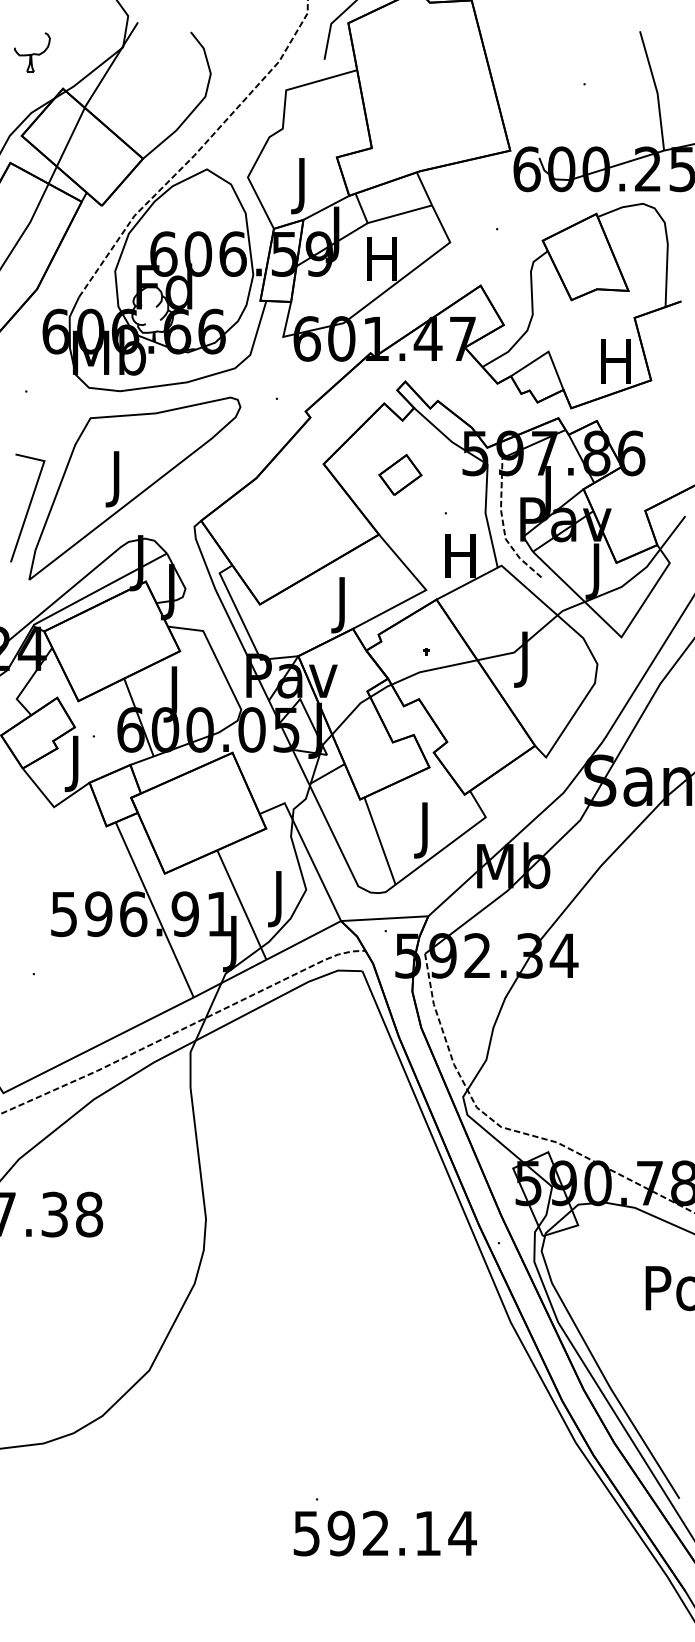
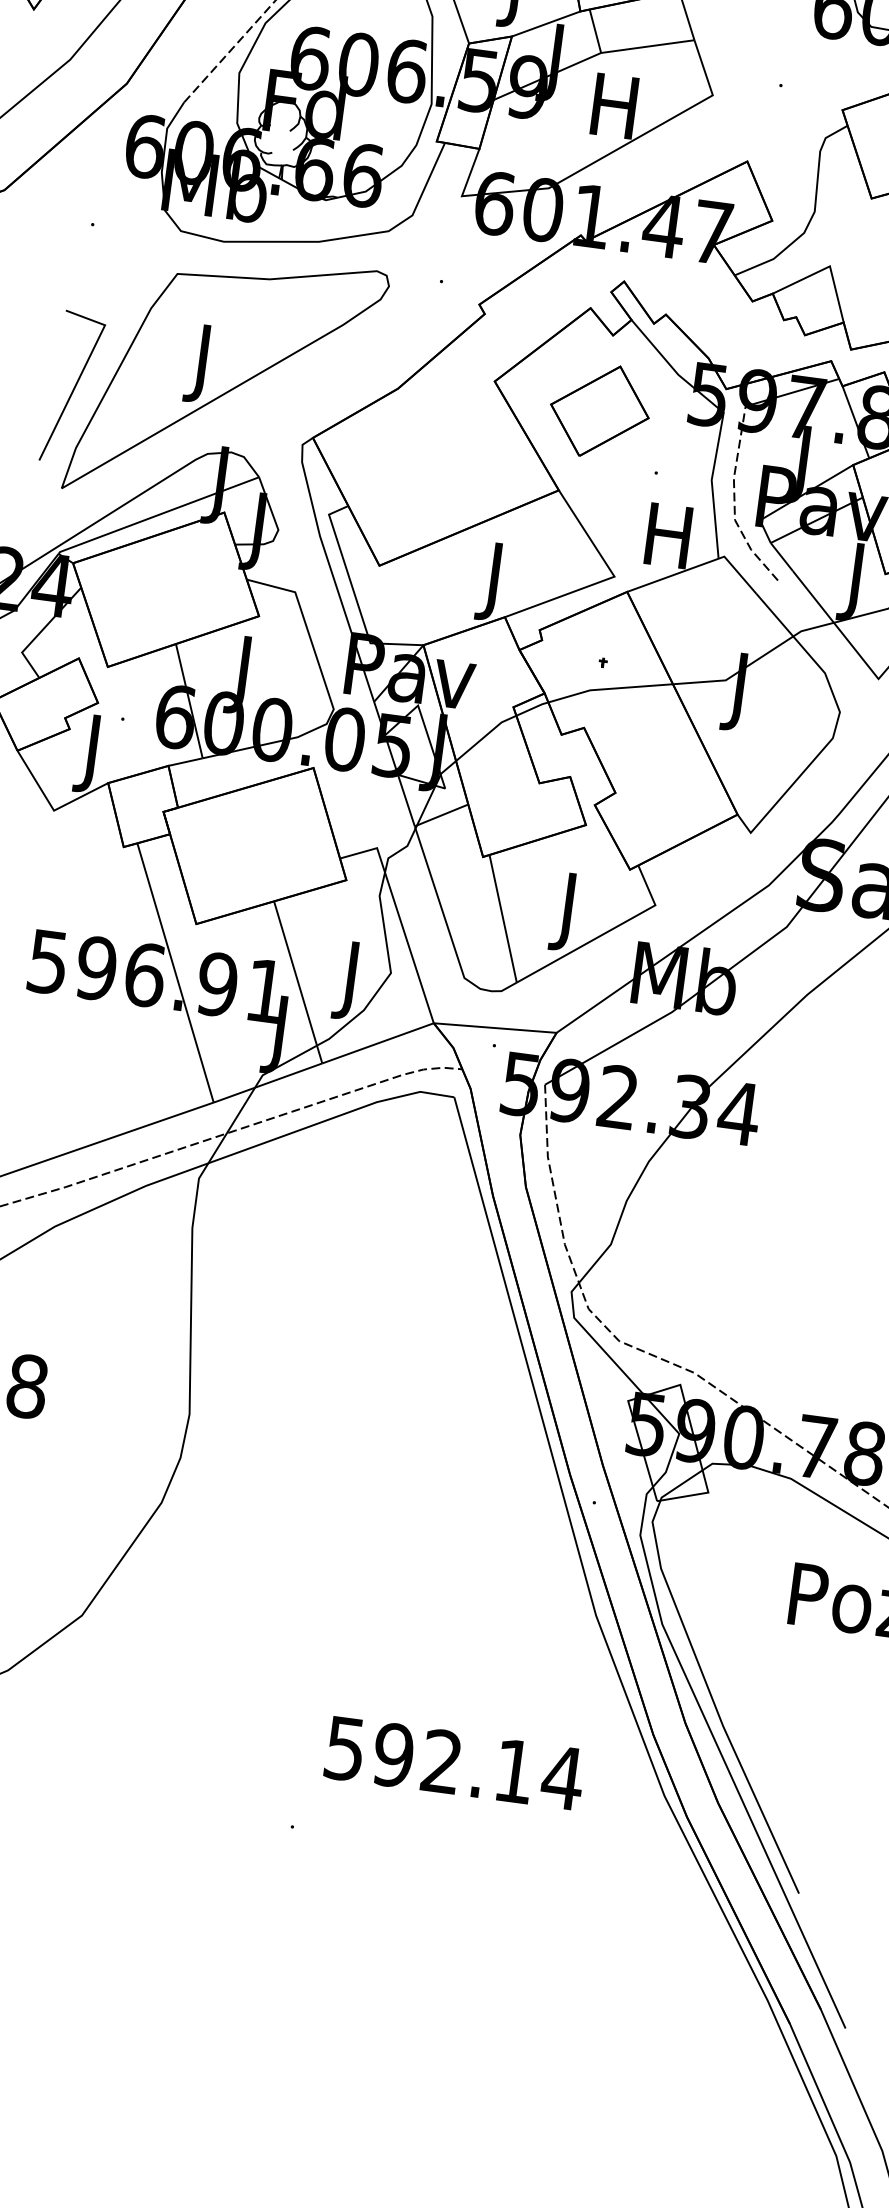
part: (400, 474) -> (600, 410), size x1.67
text: (384, 1533) -> (453, 1763), moved

